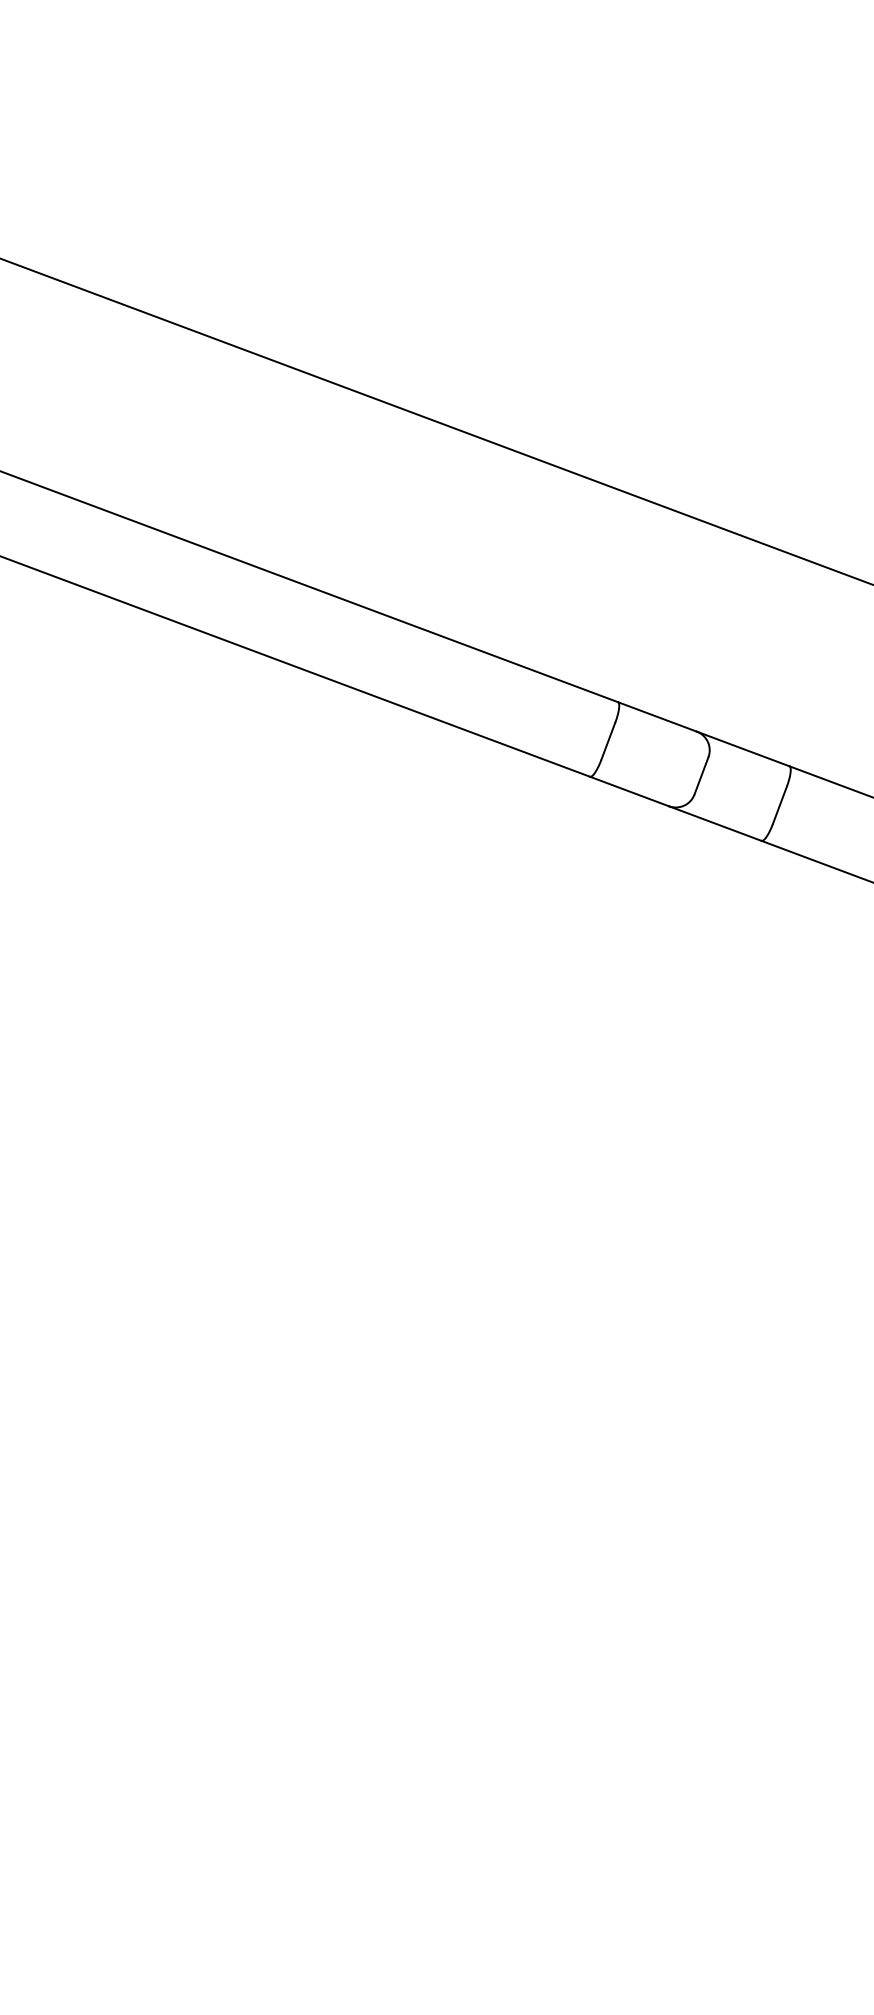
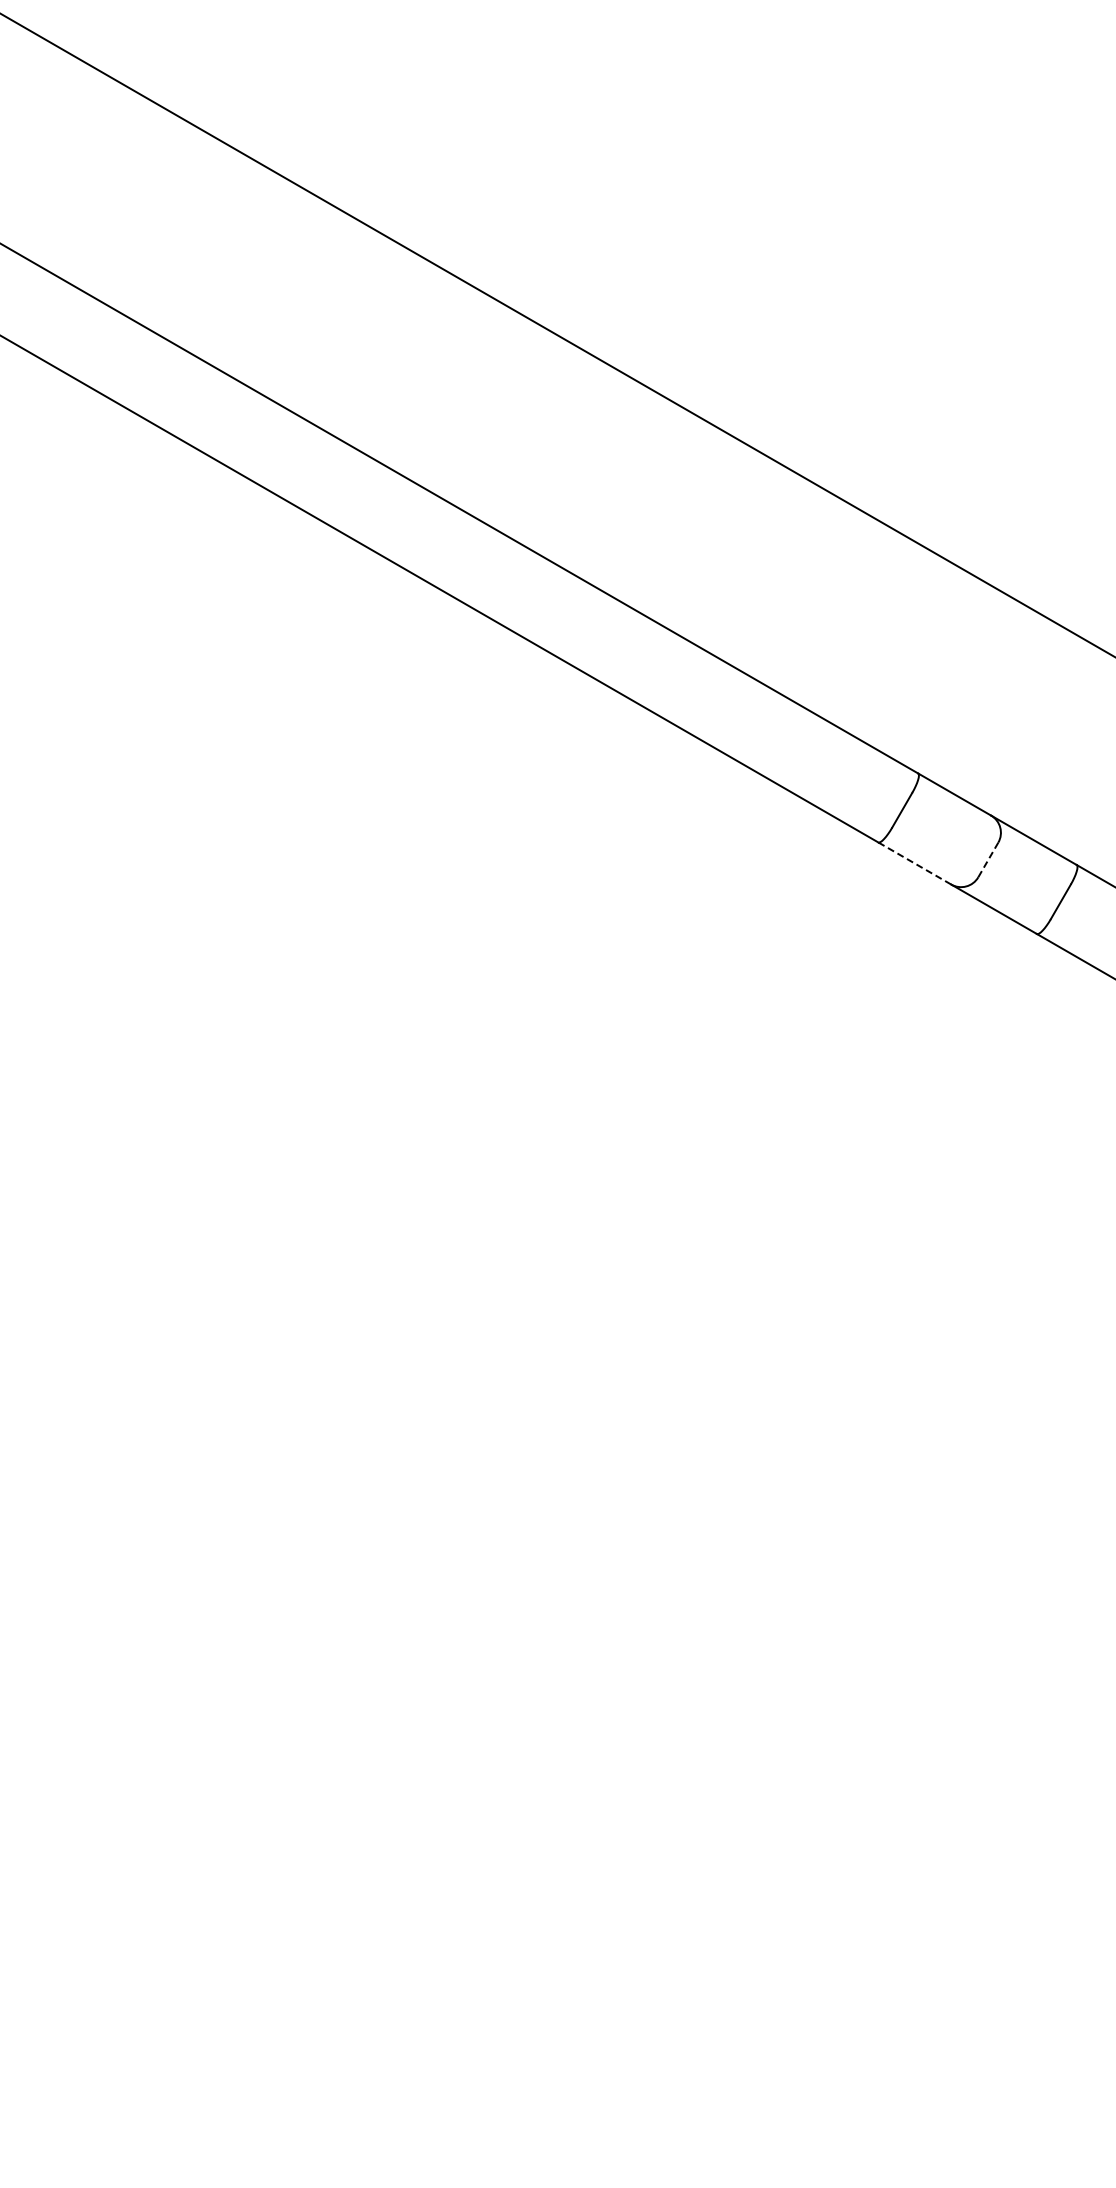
line: (701, 775) -> (988, 859), solid -> dashed
line: (629, 791) -> (914, 863), solid -> dashed

